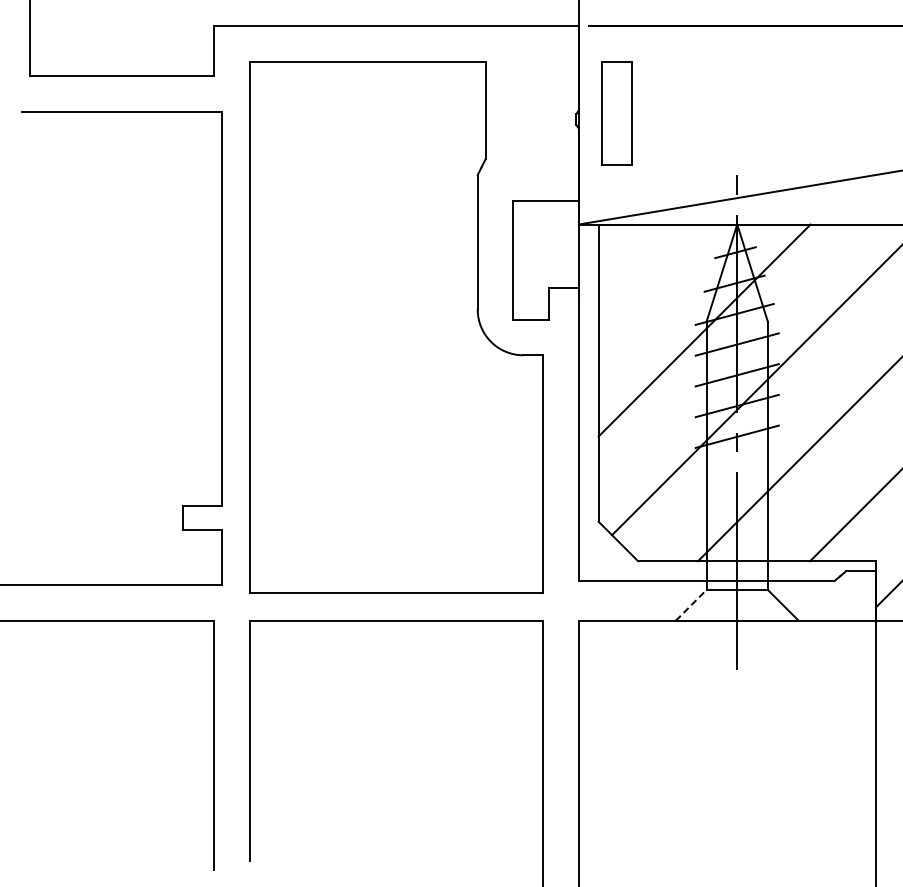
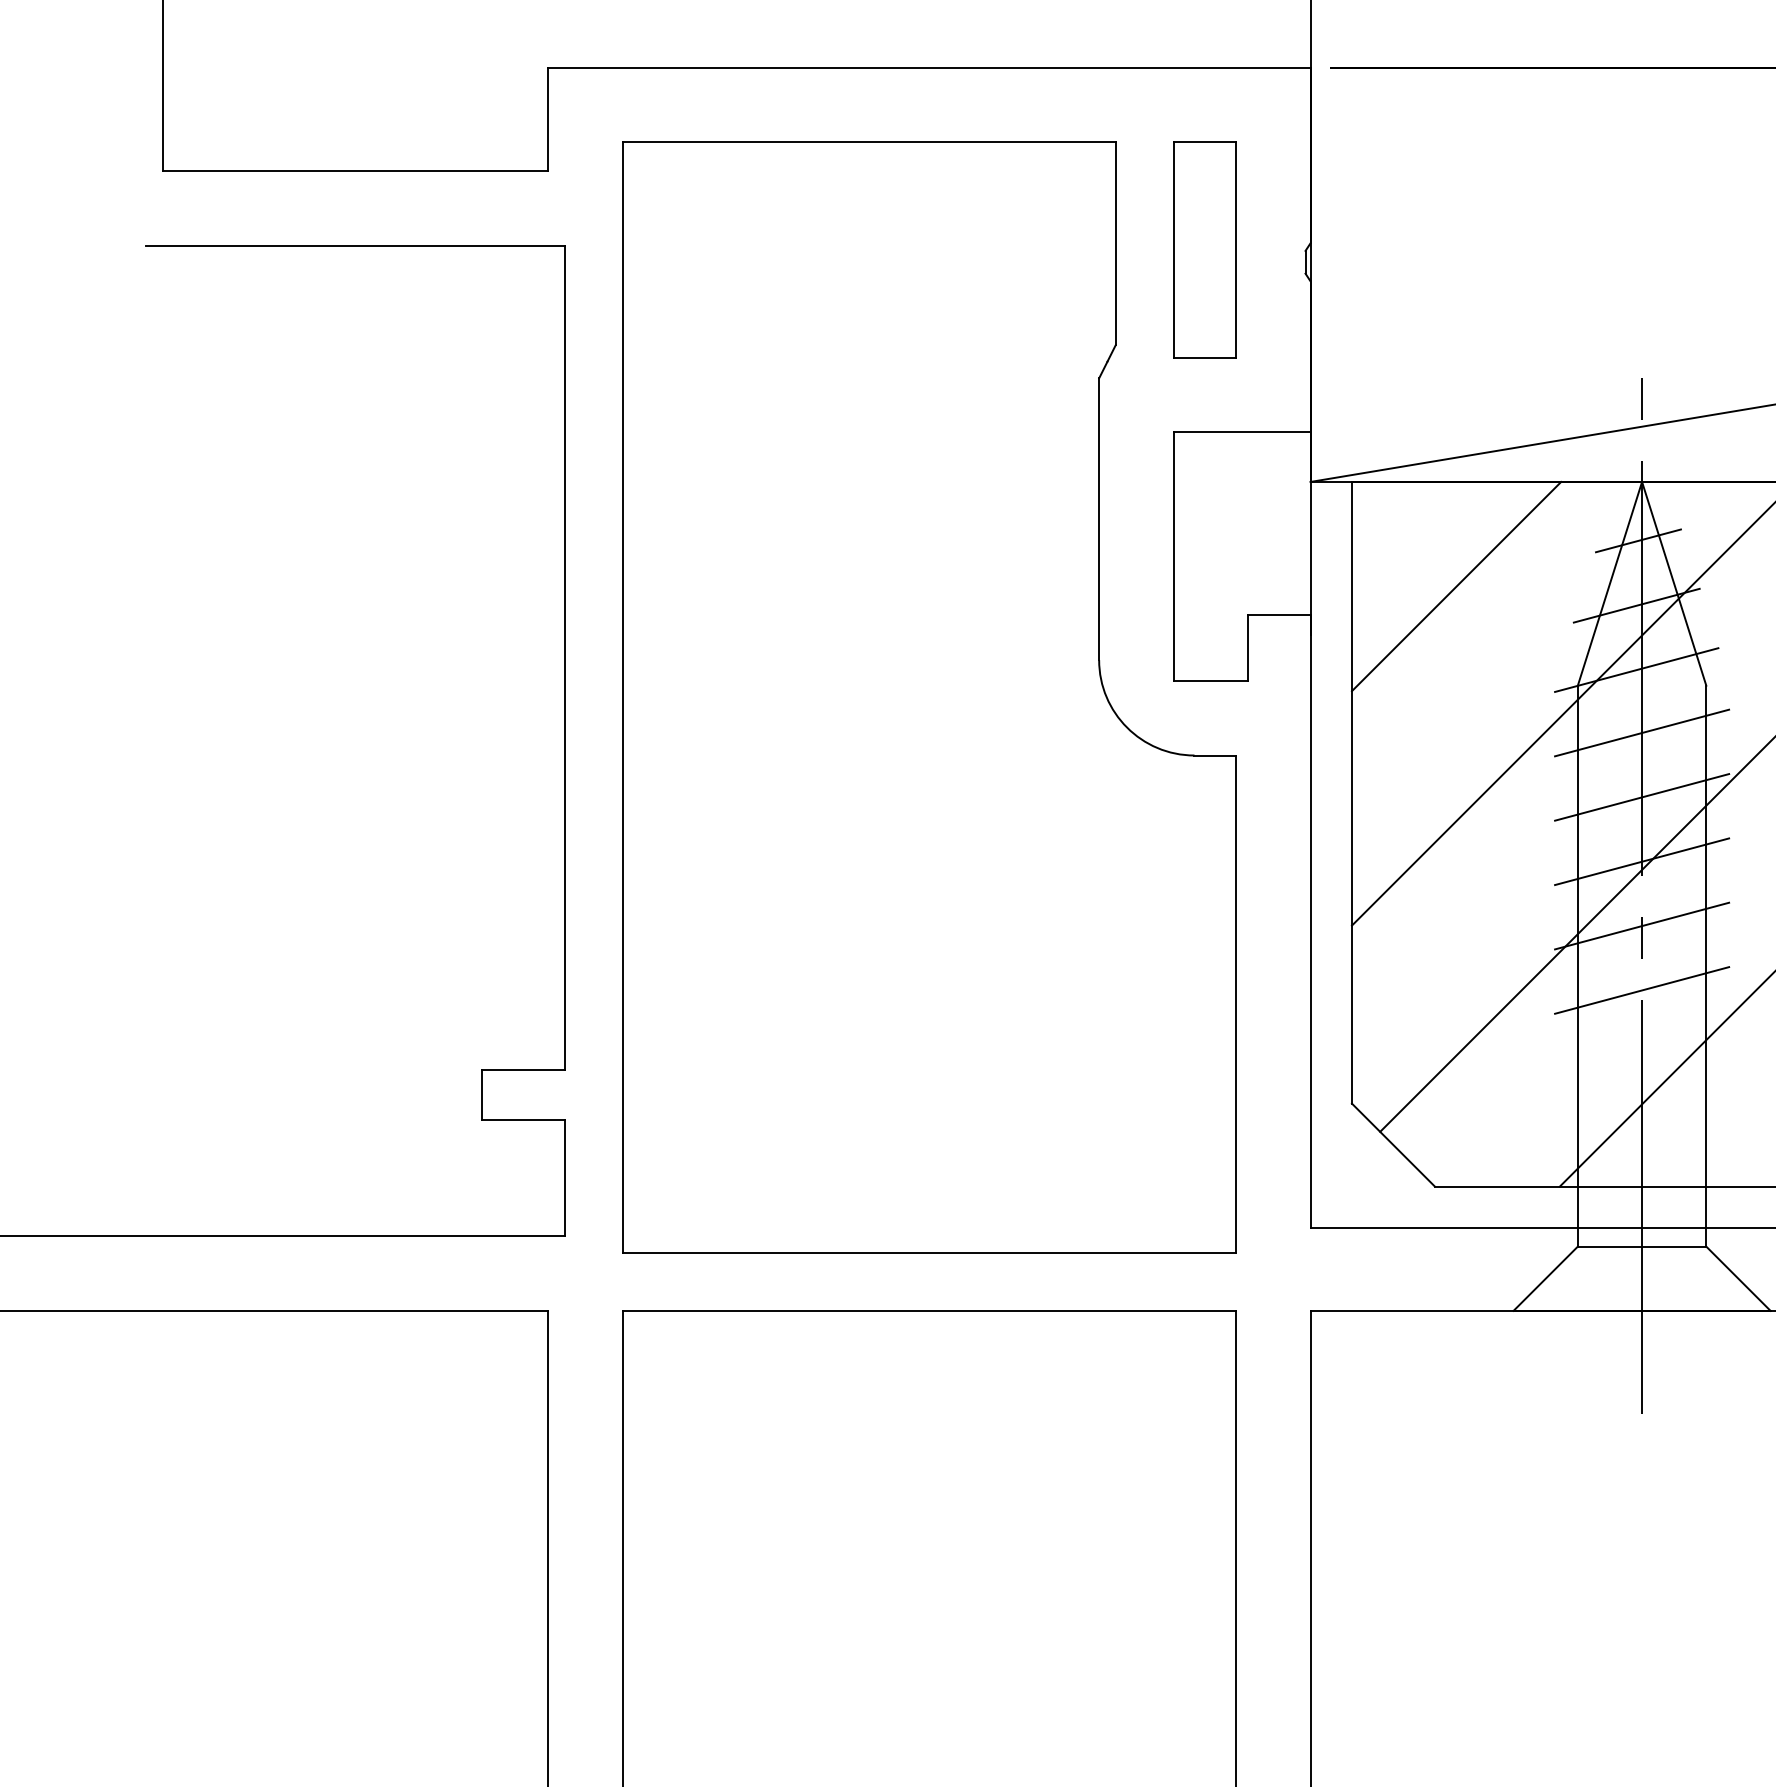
part: (616, 113) -> (1203, 249), moved
line: (648, 274) -> (1456, 586), added
line: (736, 467) -> (1640, 990), added
line: (691, 605) -> (1546, 1279), dashed -> solid

